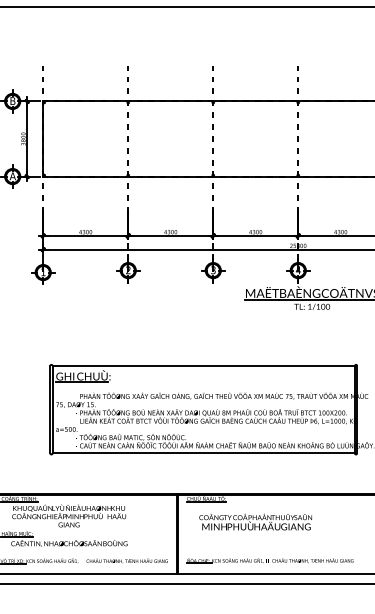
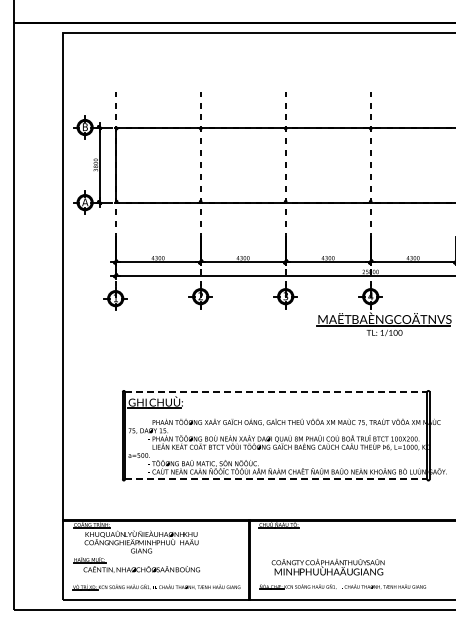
line: (204, 366) -> (276, 392), solid -> dashed
line: (204, 453) -> (276, 479), solid -> dashed
text: (255, 521) -> (327, 566), moved

